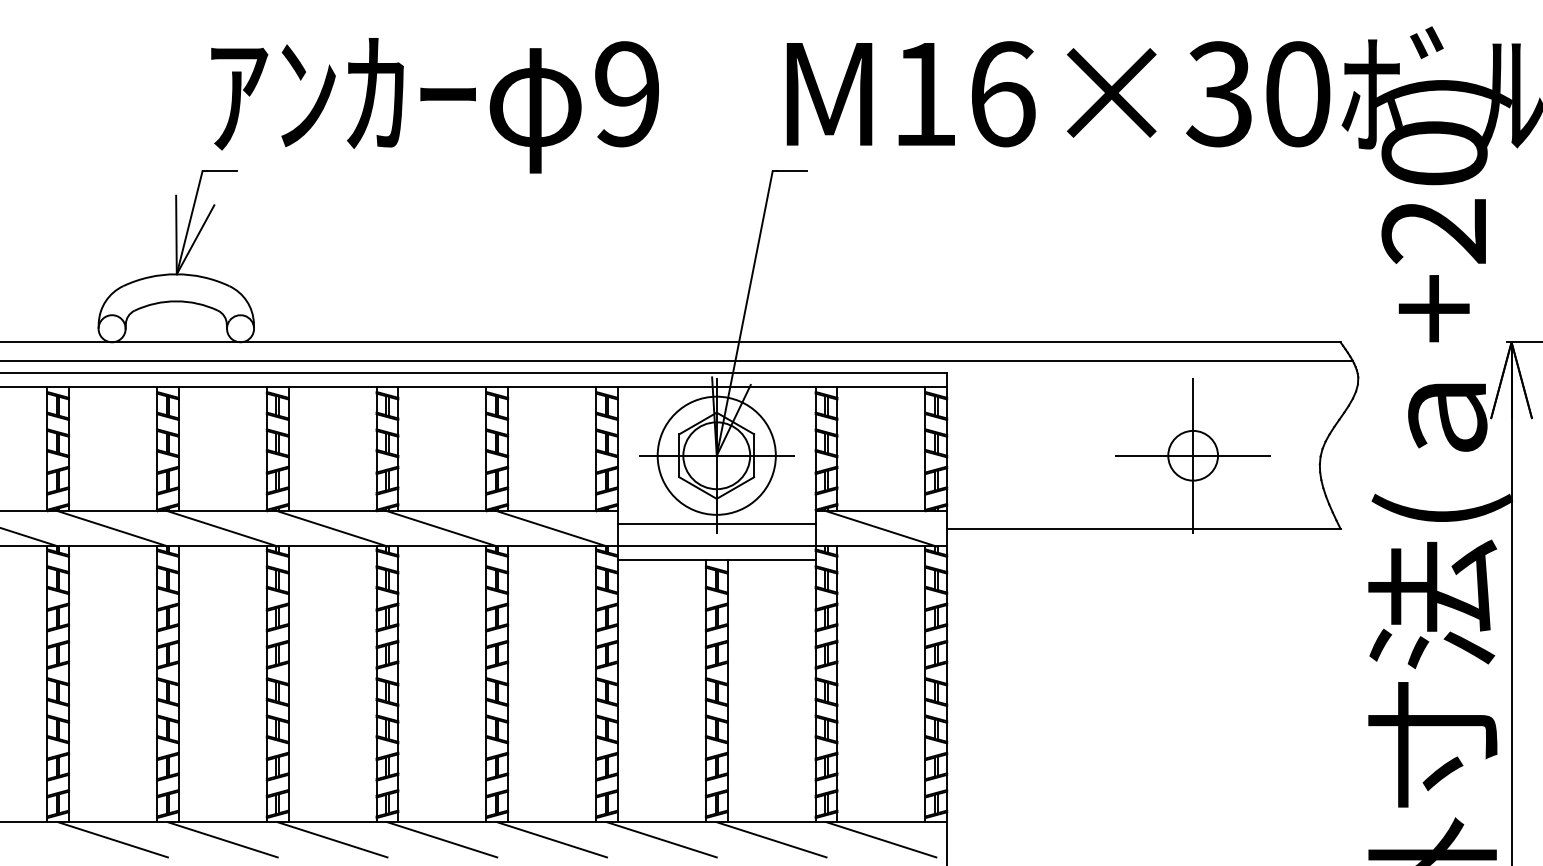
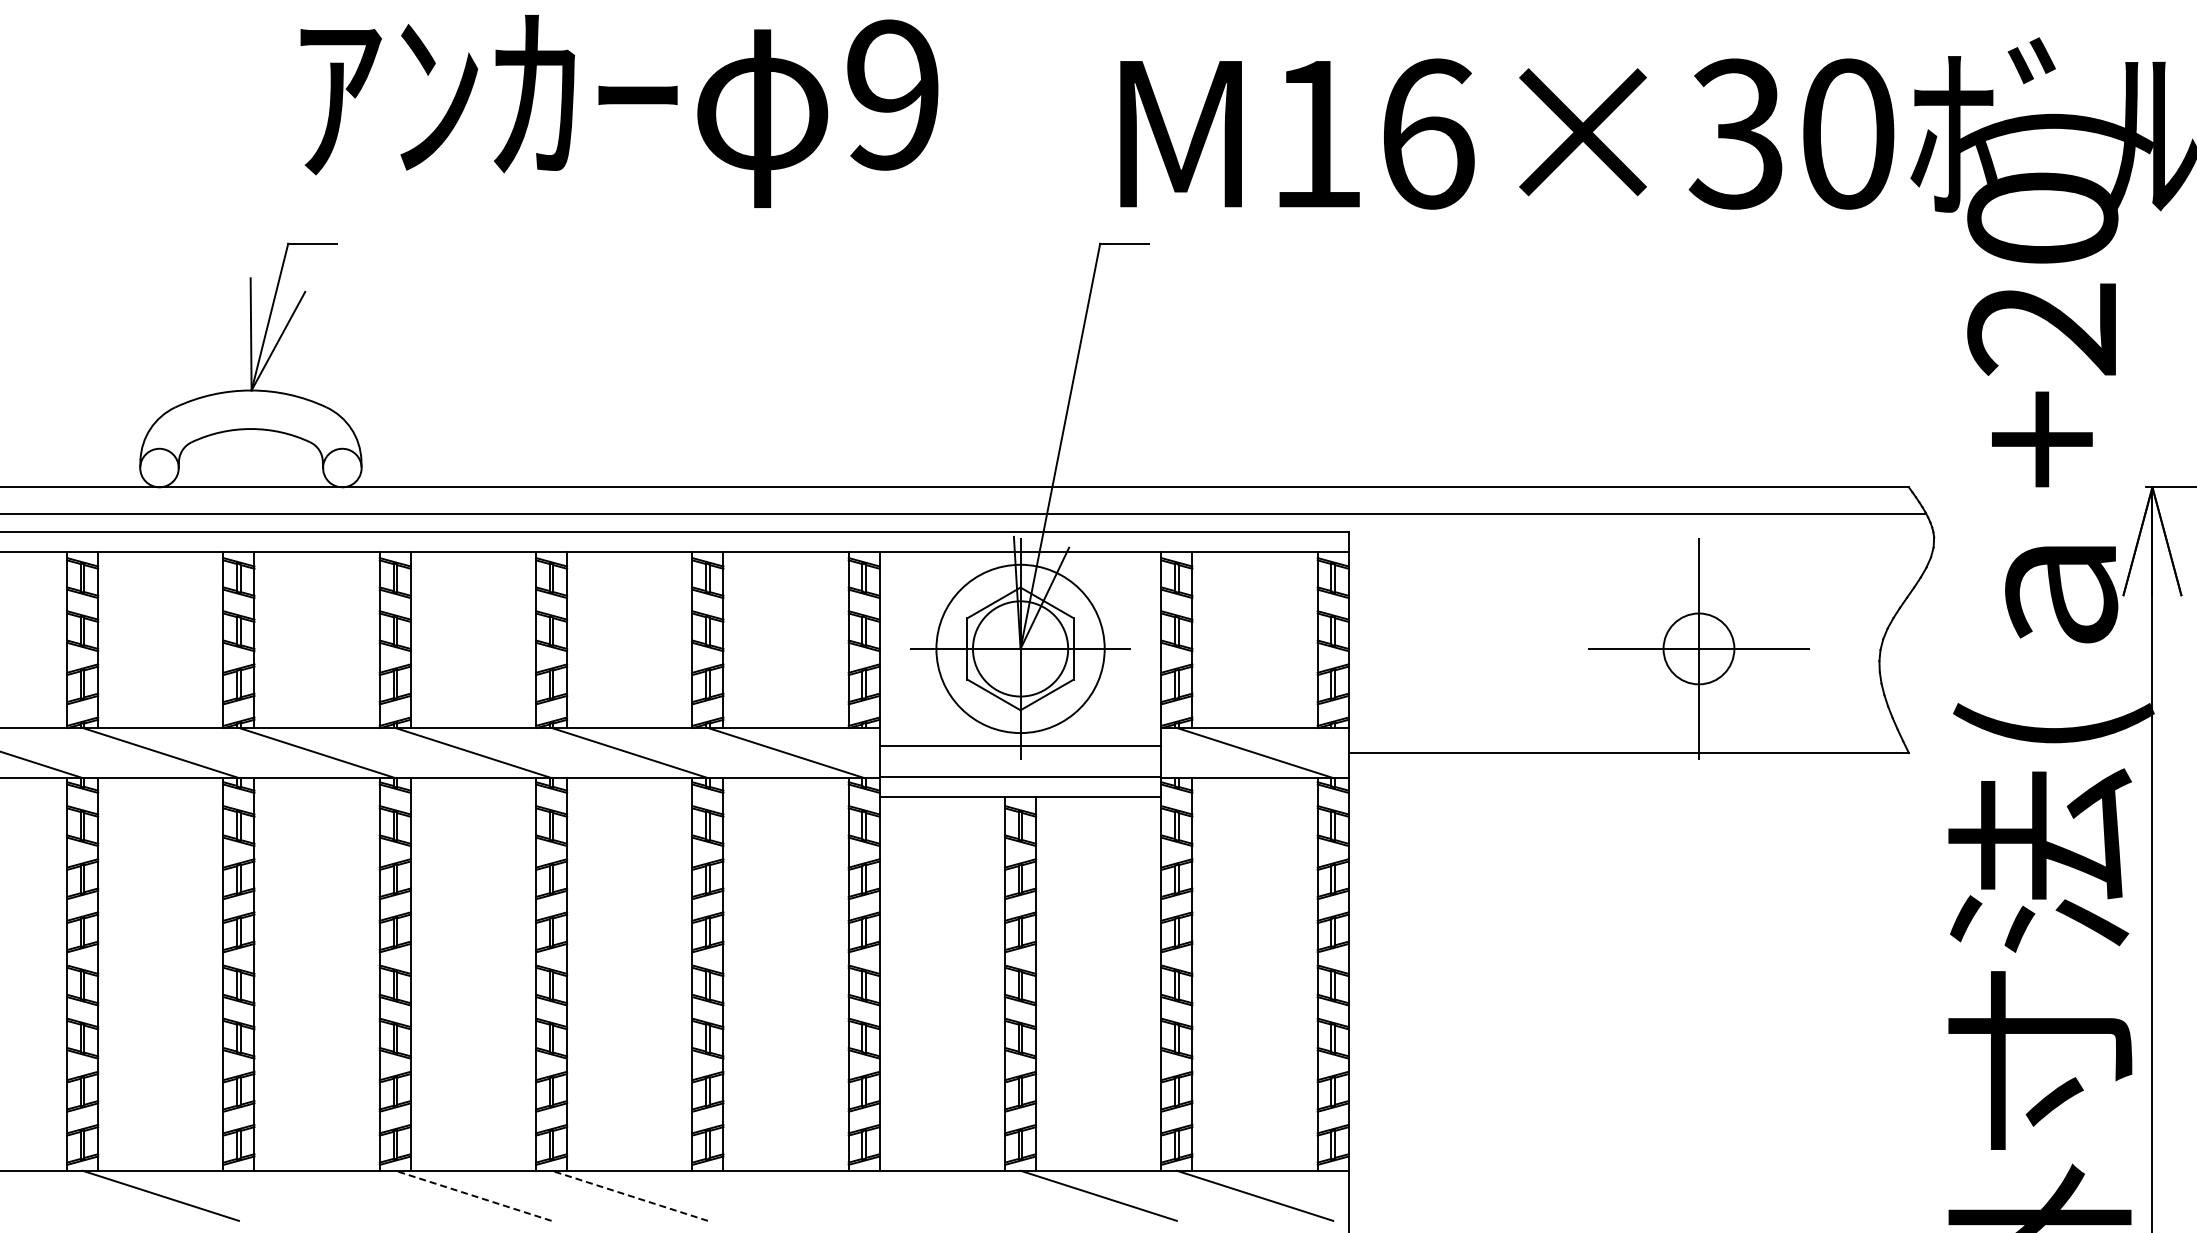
text: (435, 105) -> (619, 111), moved
line: (222, 839) -> (316, 1195), removed
line: (331, 839) -> (472, 1195), solid -> dashed
line: (442, 839) -> (629, 1195), solid -> dashed
line: (551, 839) -> (785, 1195), removed
line: (661, 839) -> (942, 1195), removed

